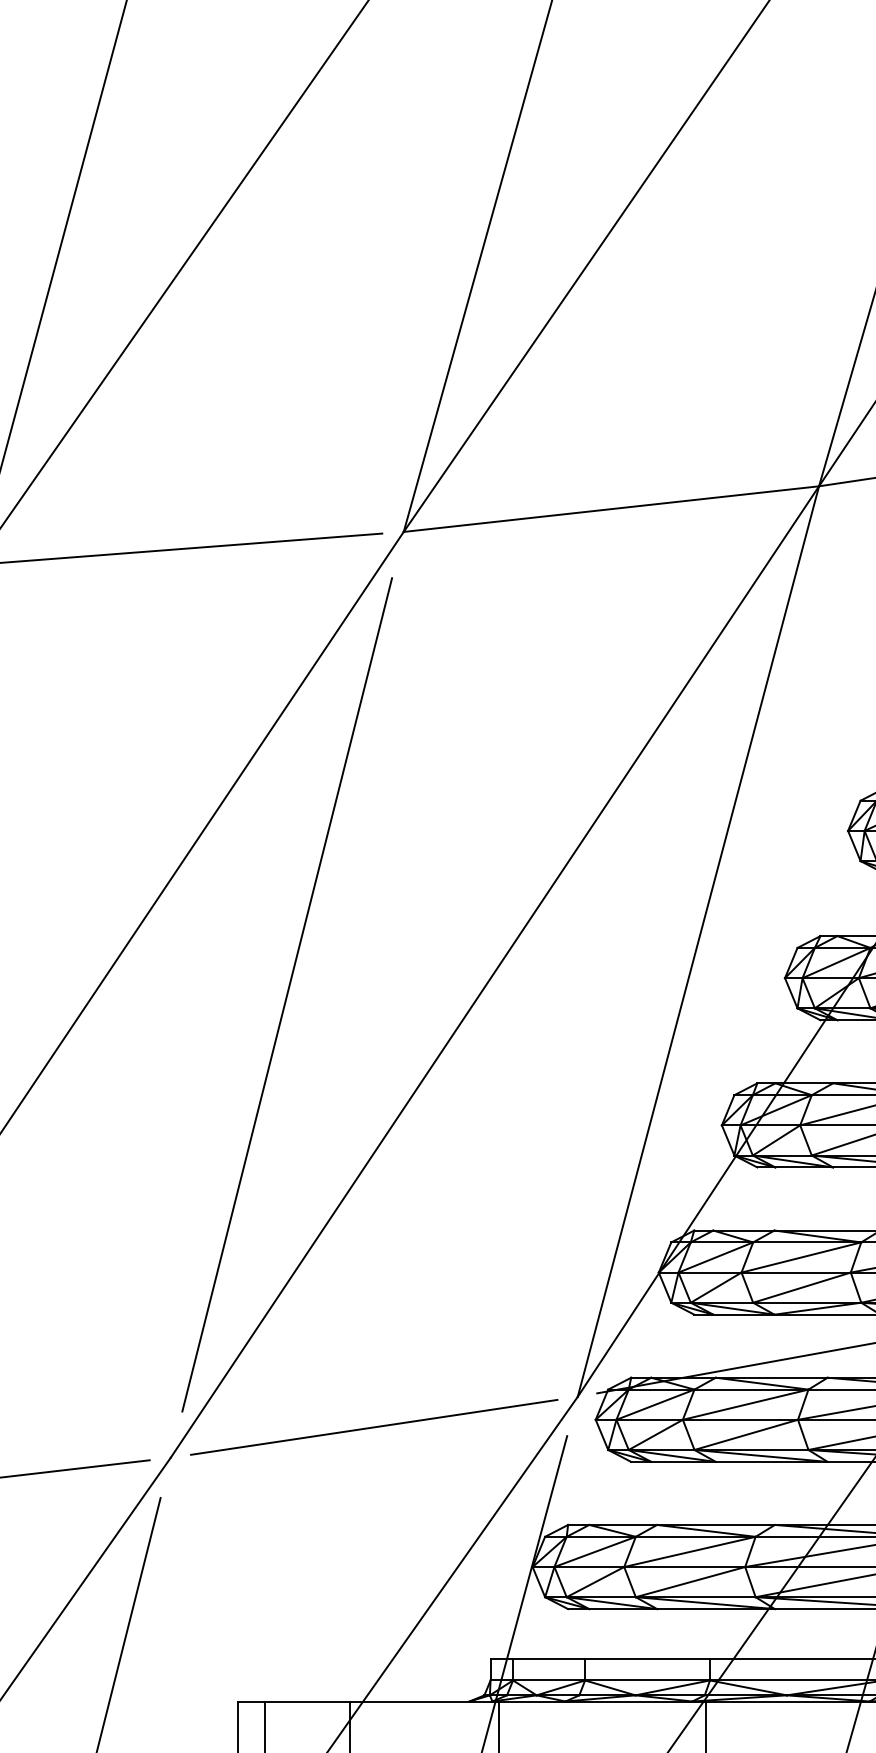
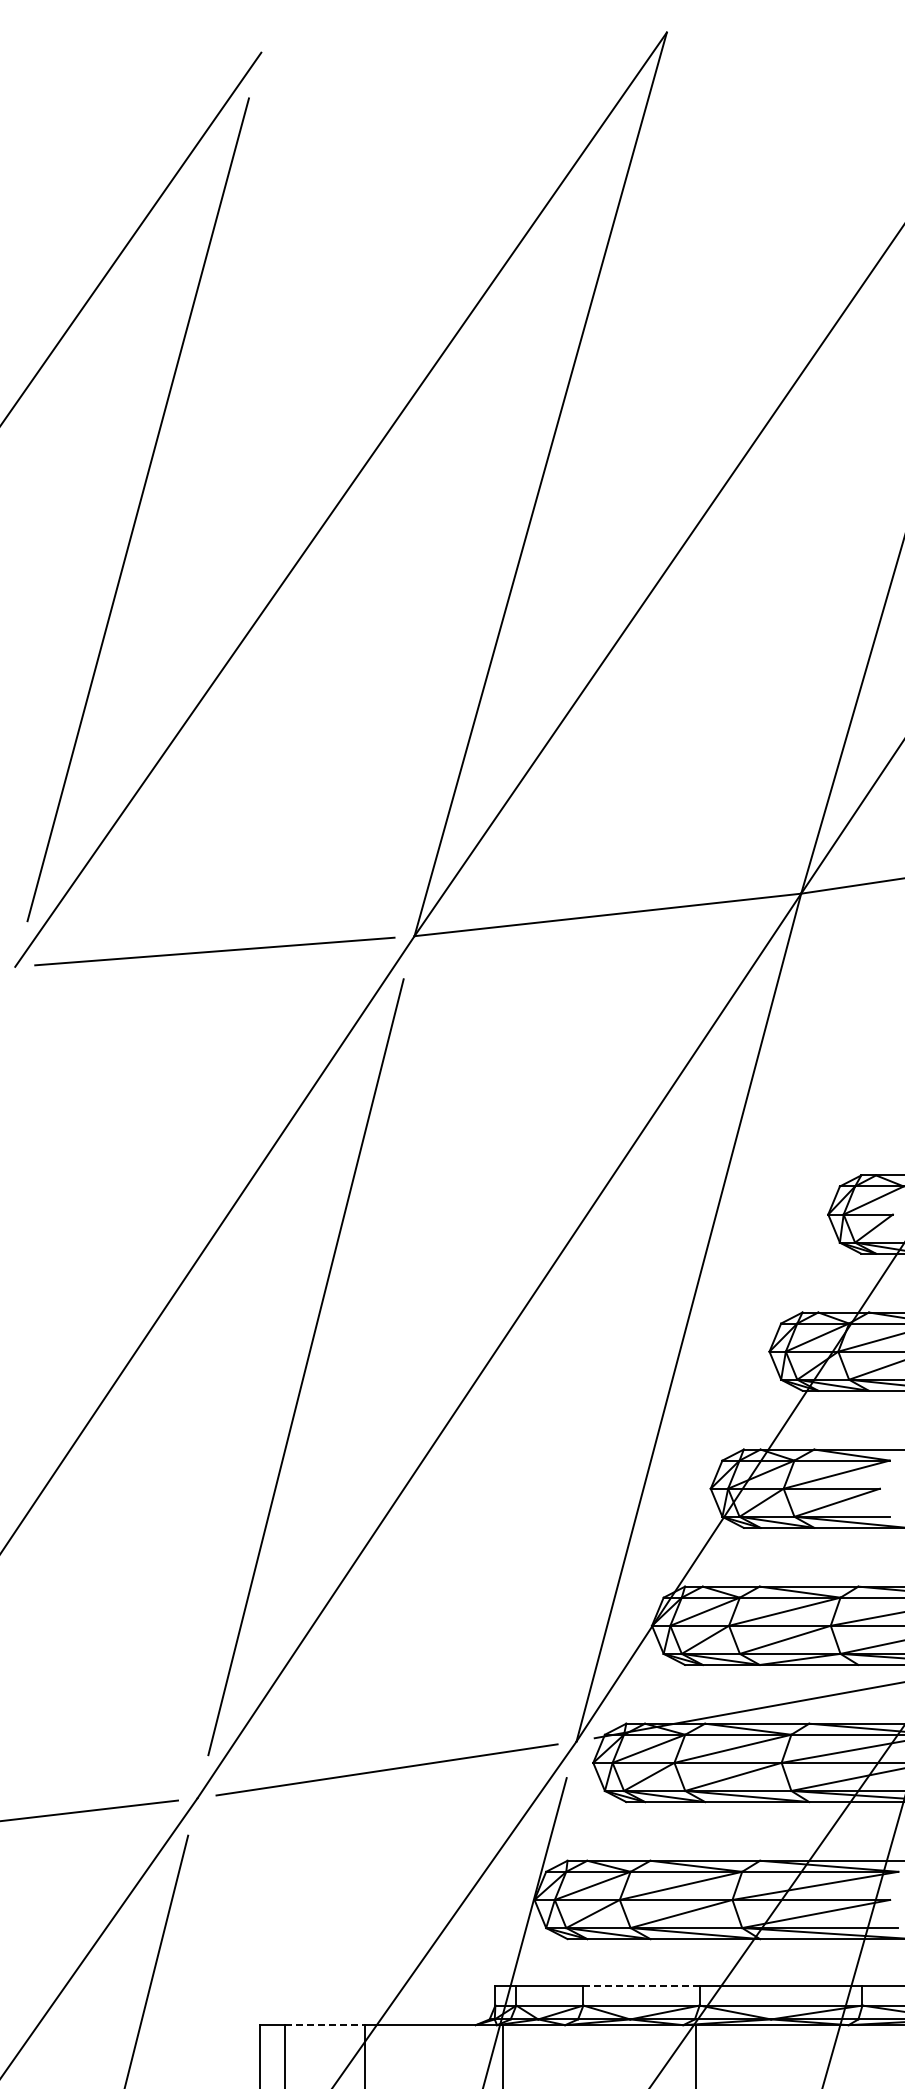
line: (648, 1658) -> (642, 1985), solid -> dashed
line: (308, 1701) -> (325, 2025), solid -> dashed

